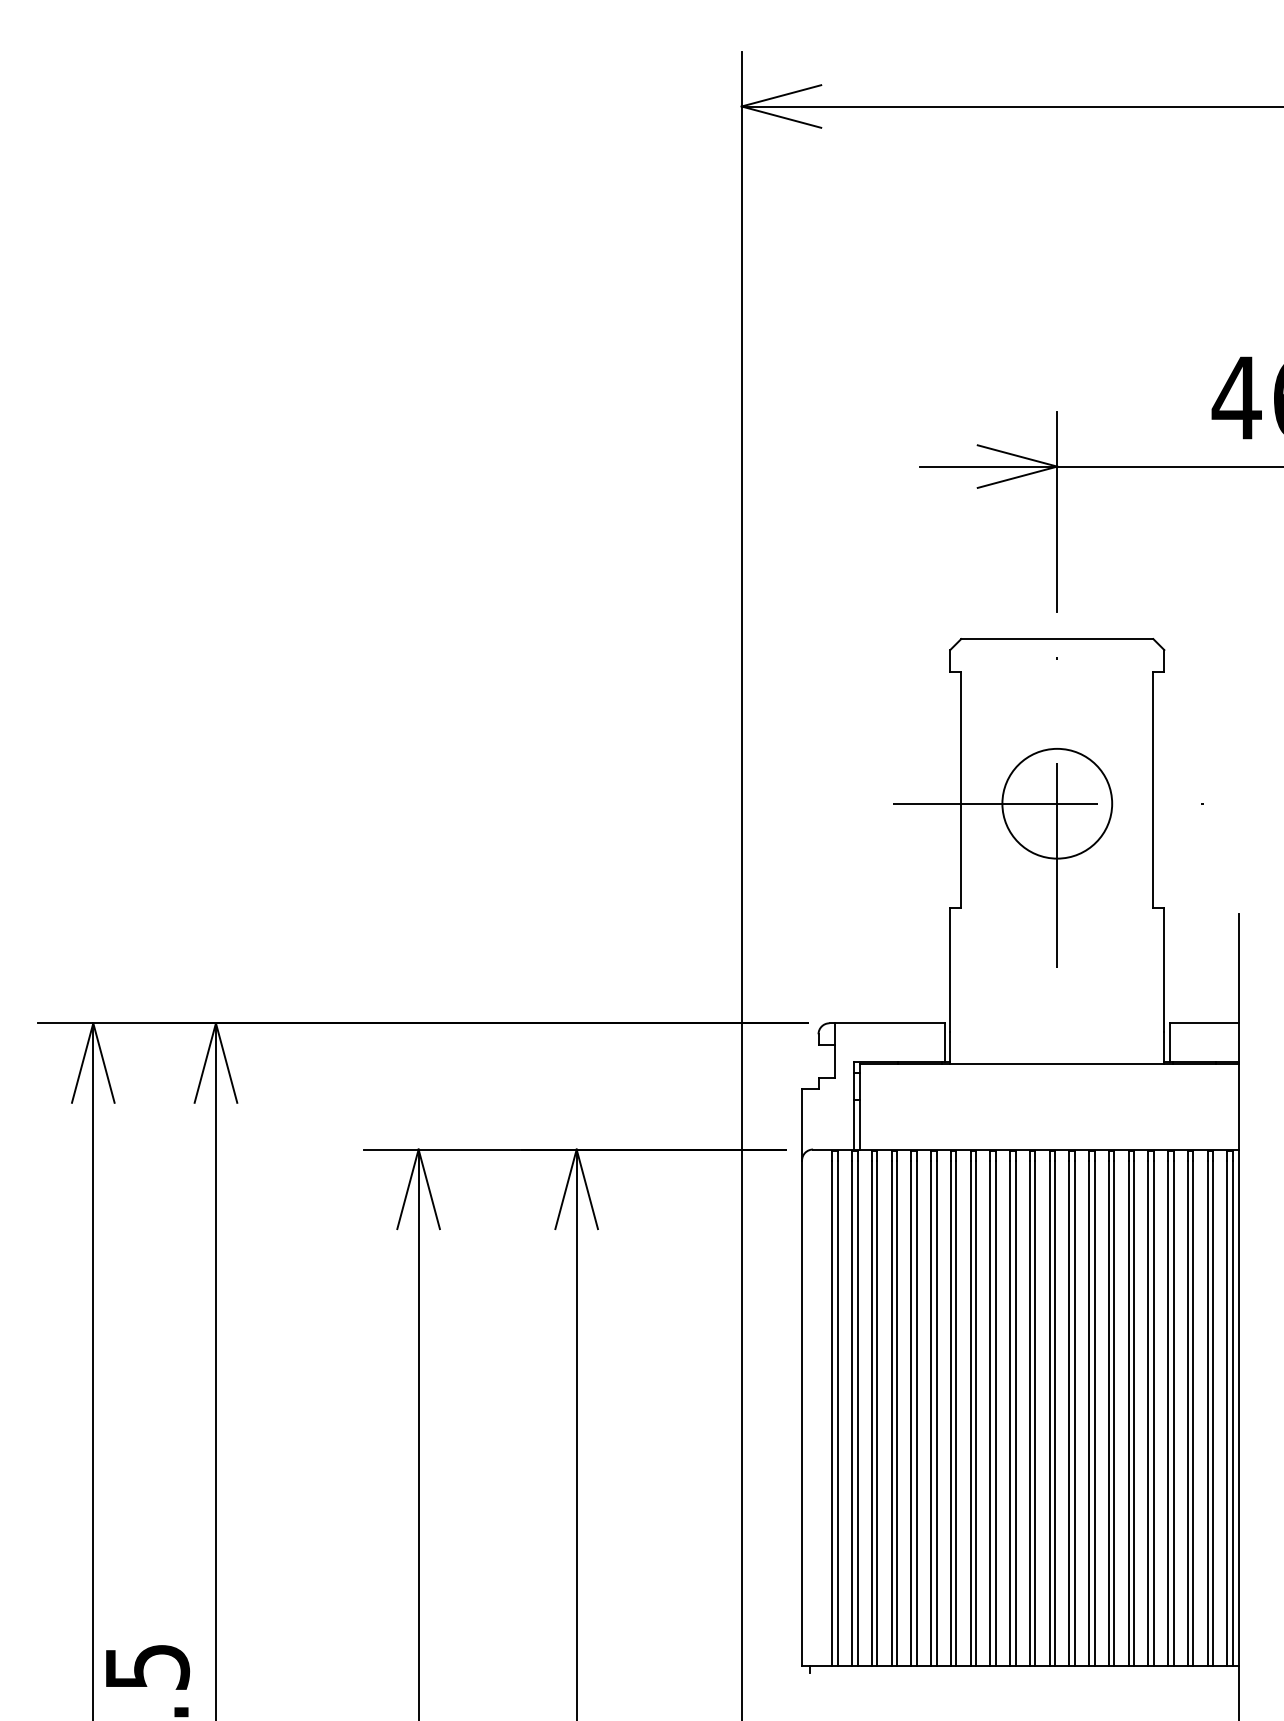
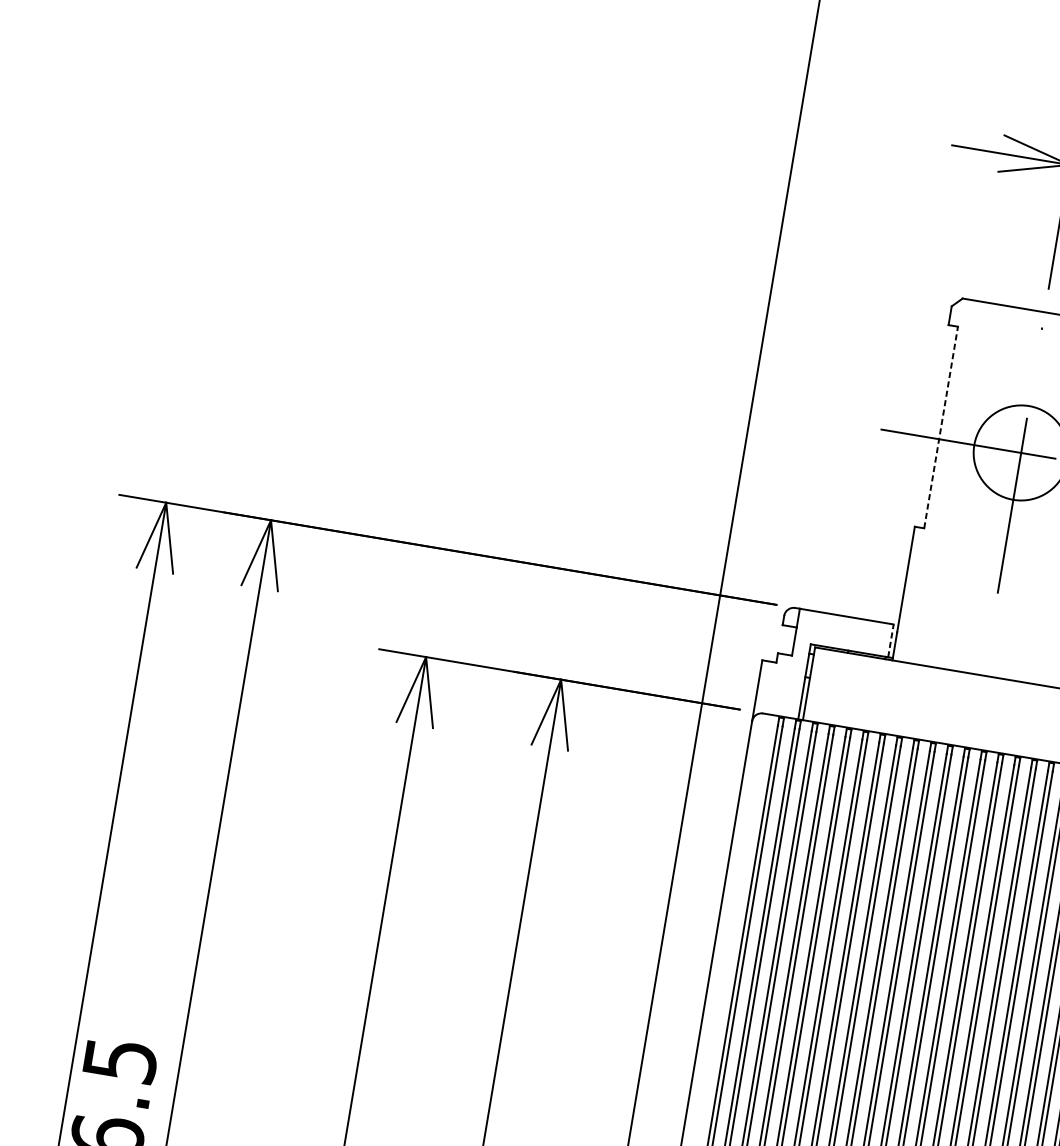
line: (961, 789) -> (941, 427), solid -> dashed
line: (944, 1042) -> (890, 640), solid -> dashed

